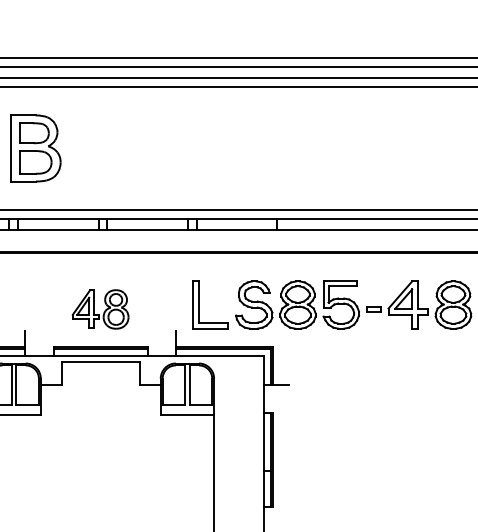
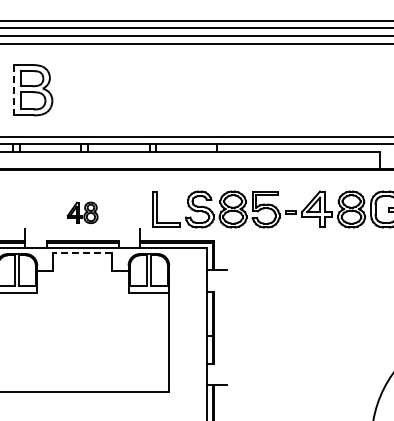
line: (10, 148) -> (14, 90), solid -> dashed
part: (100, 308) -> (82, 212), size x0.7
line: (100, 362) -> (82, 253), solid -> dashed

